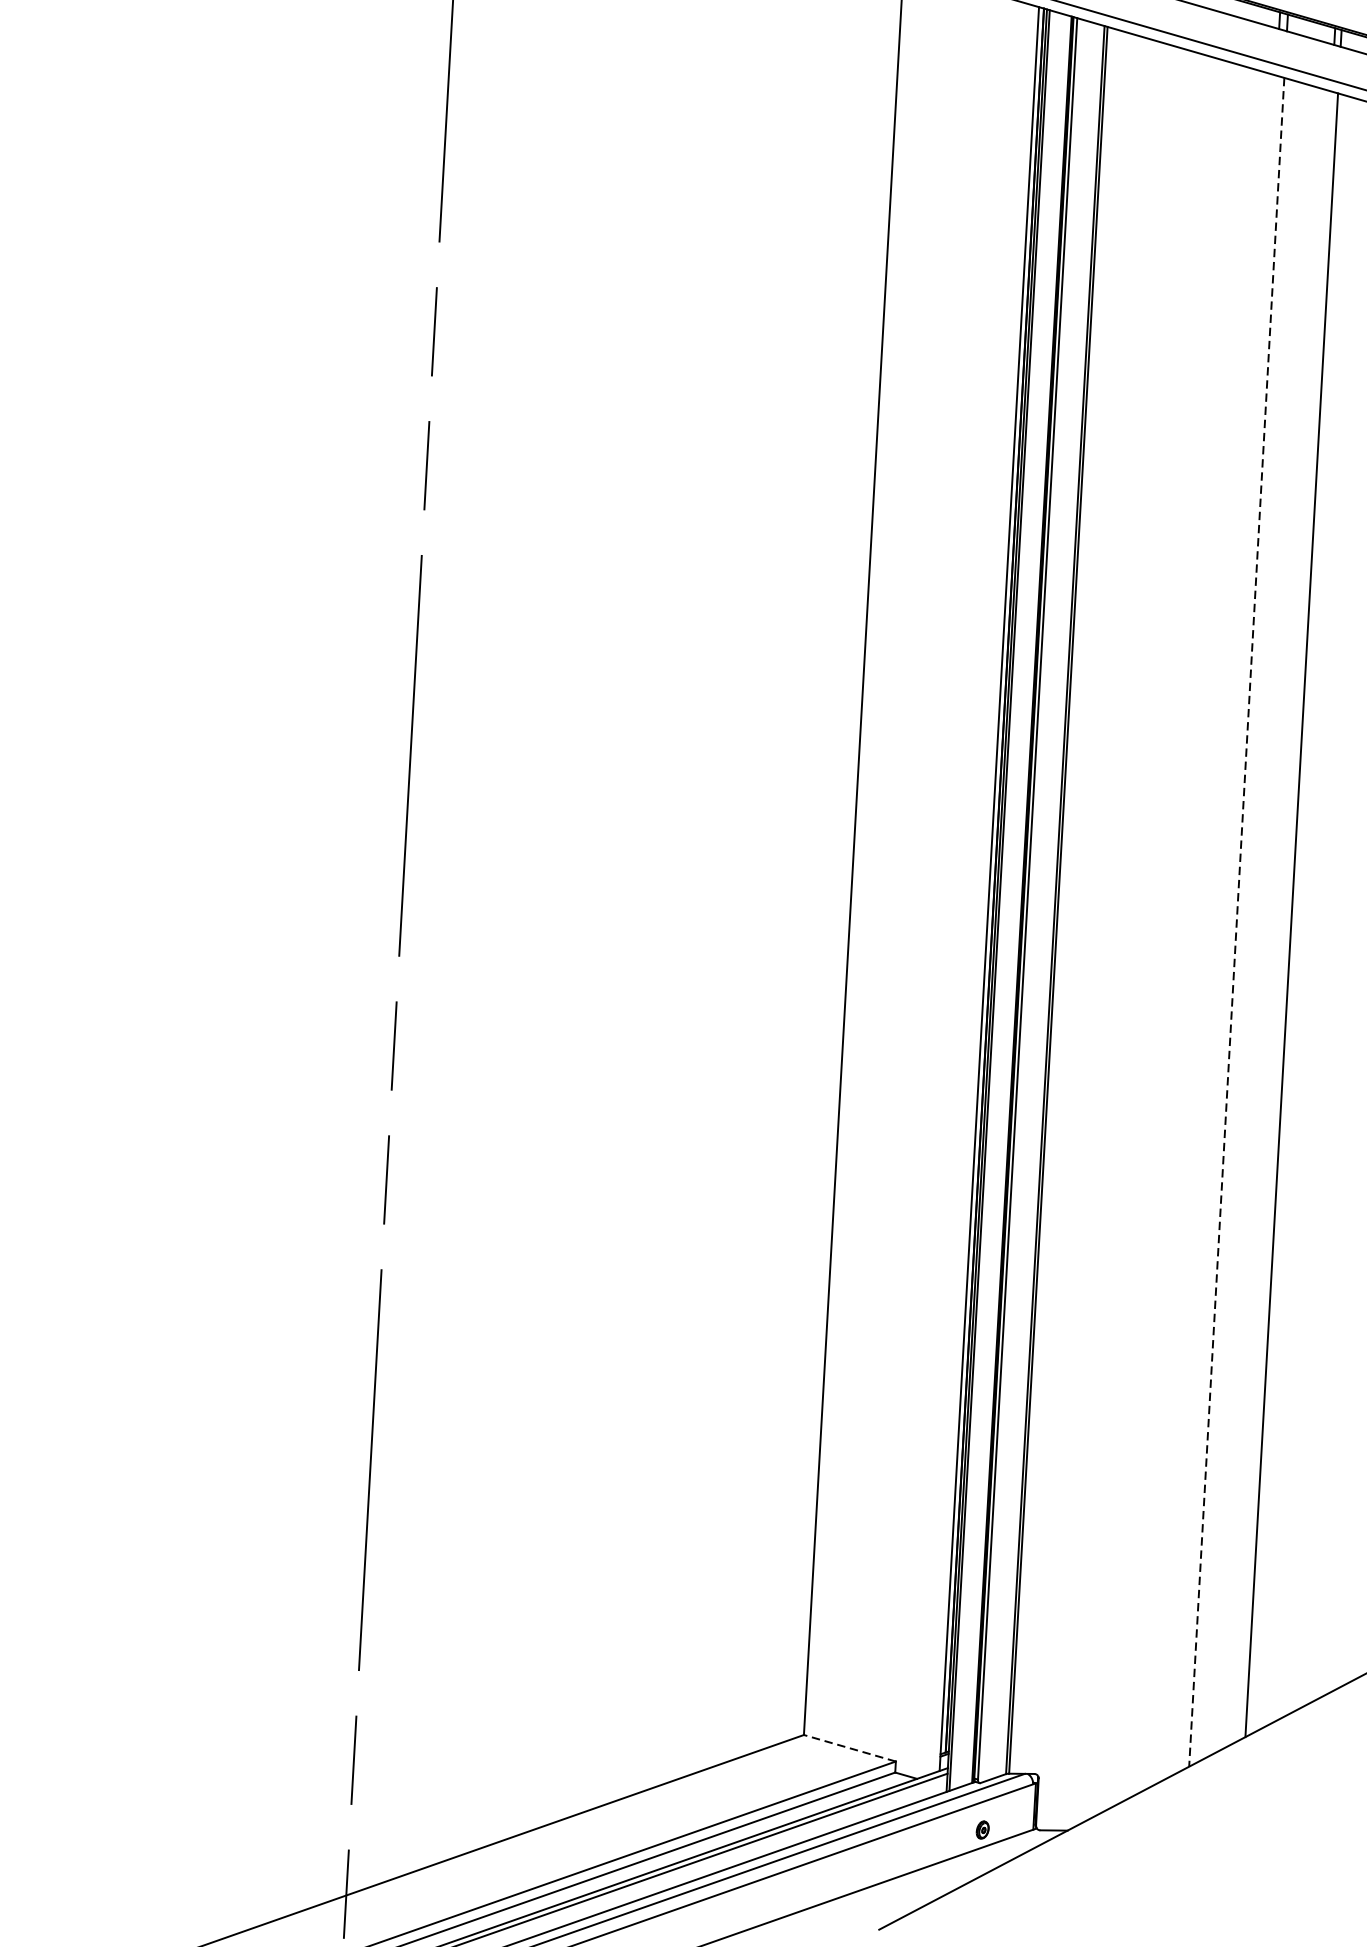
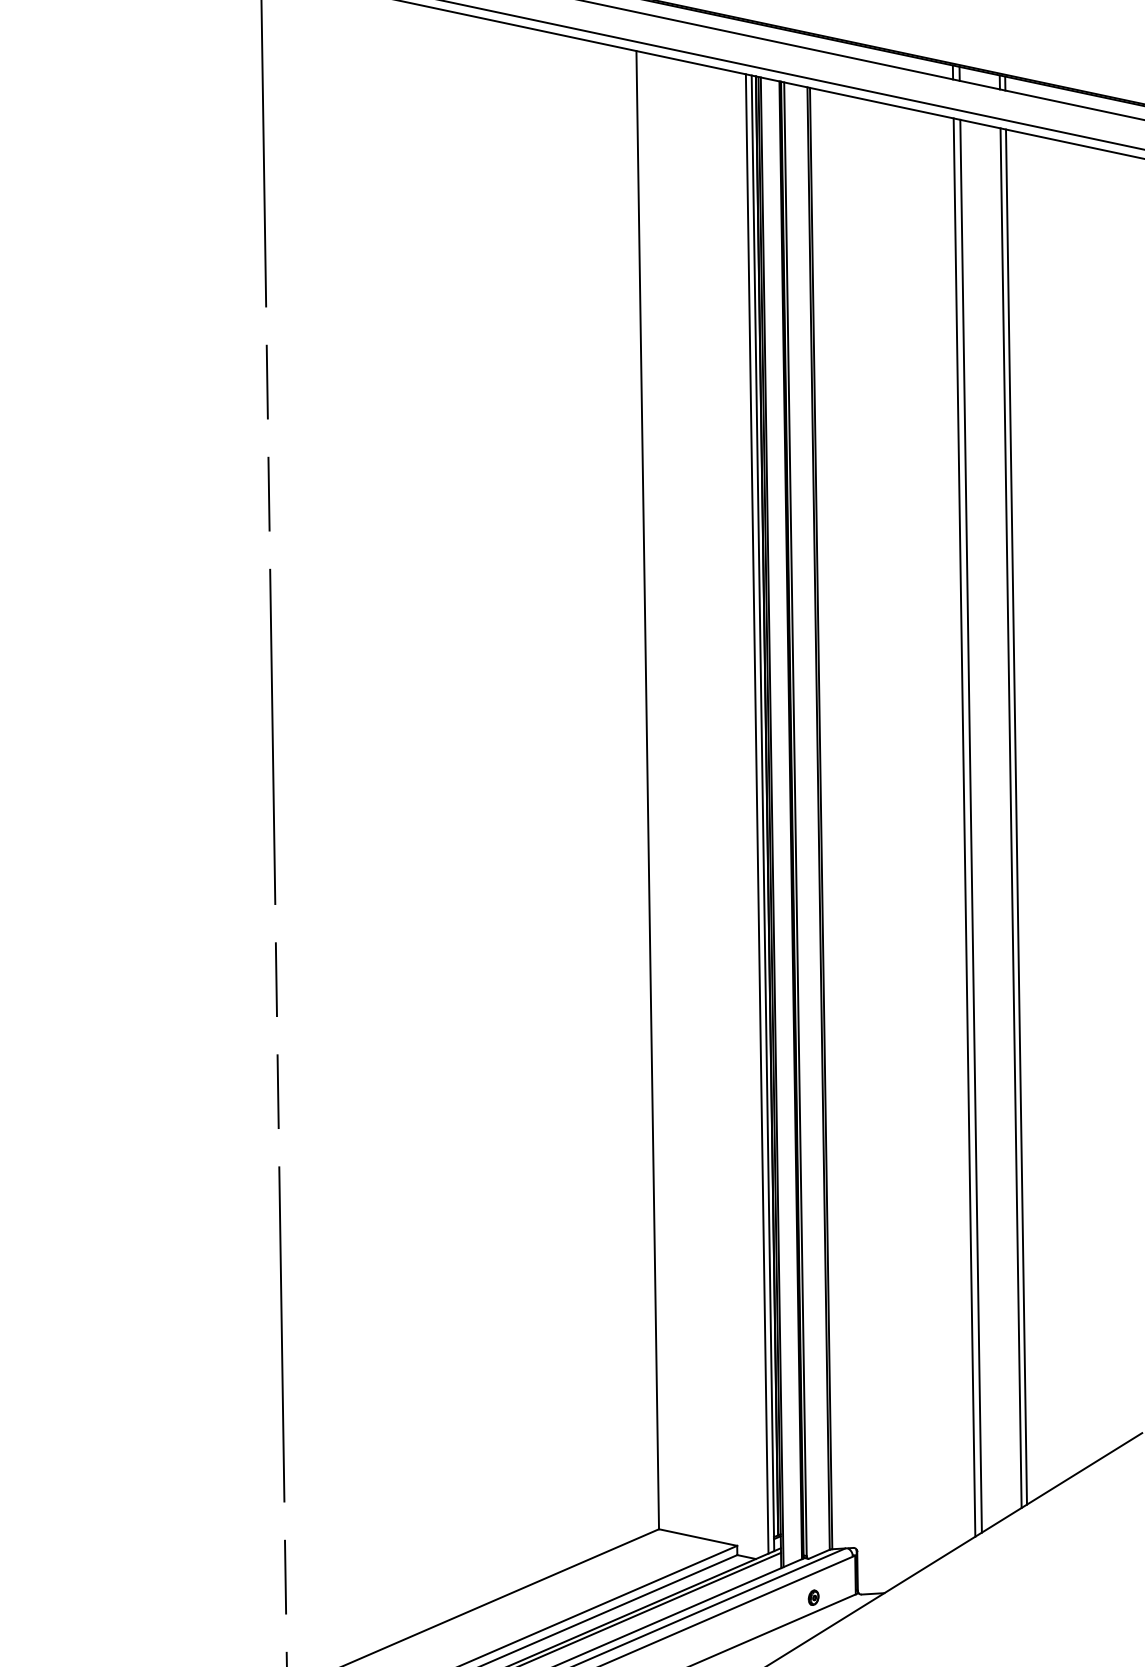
line: (981, 888) -> (756, 813), added
line: (1284, 915) -> (1010, 817), added
line: (1237, 922) -> (971, 826), dashed -> solid
line: (1228, 923) -> (964, 827), added
line: (850, 1748) -> (698, 1537), dashed -> solid

